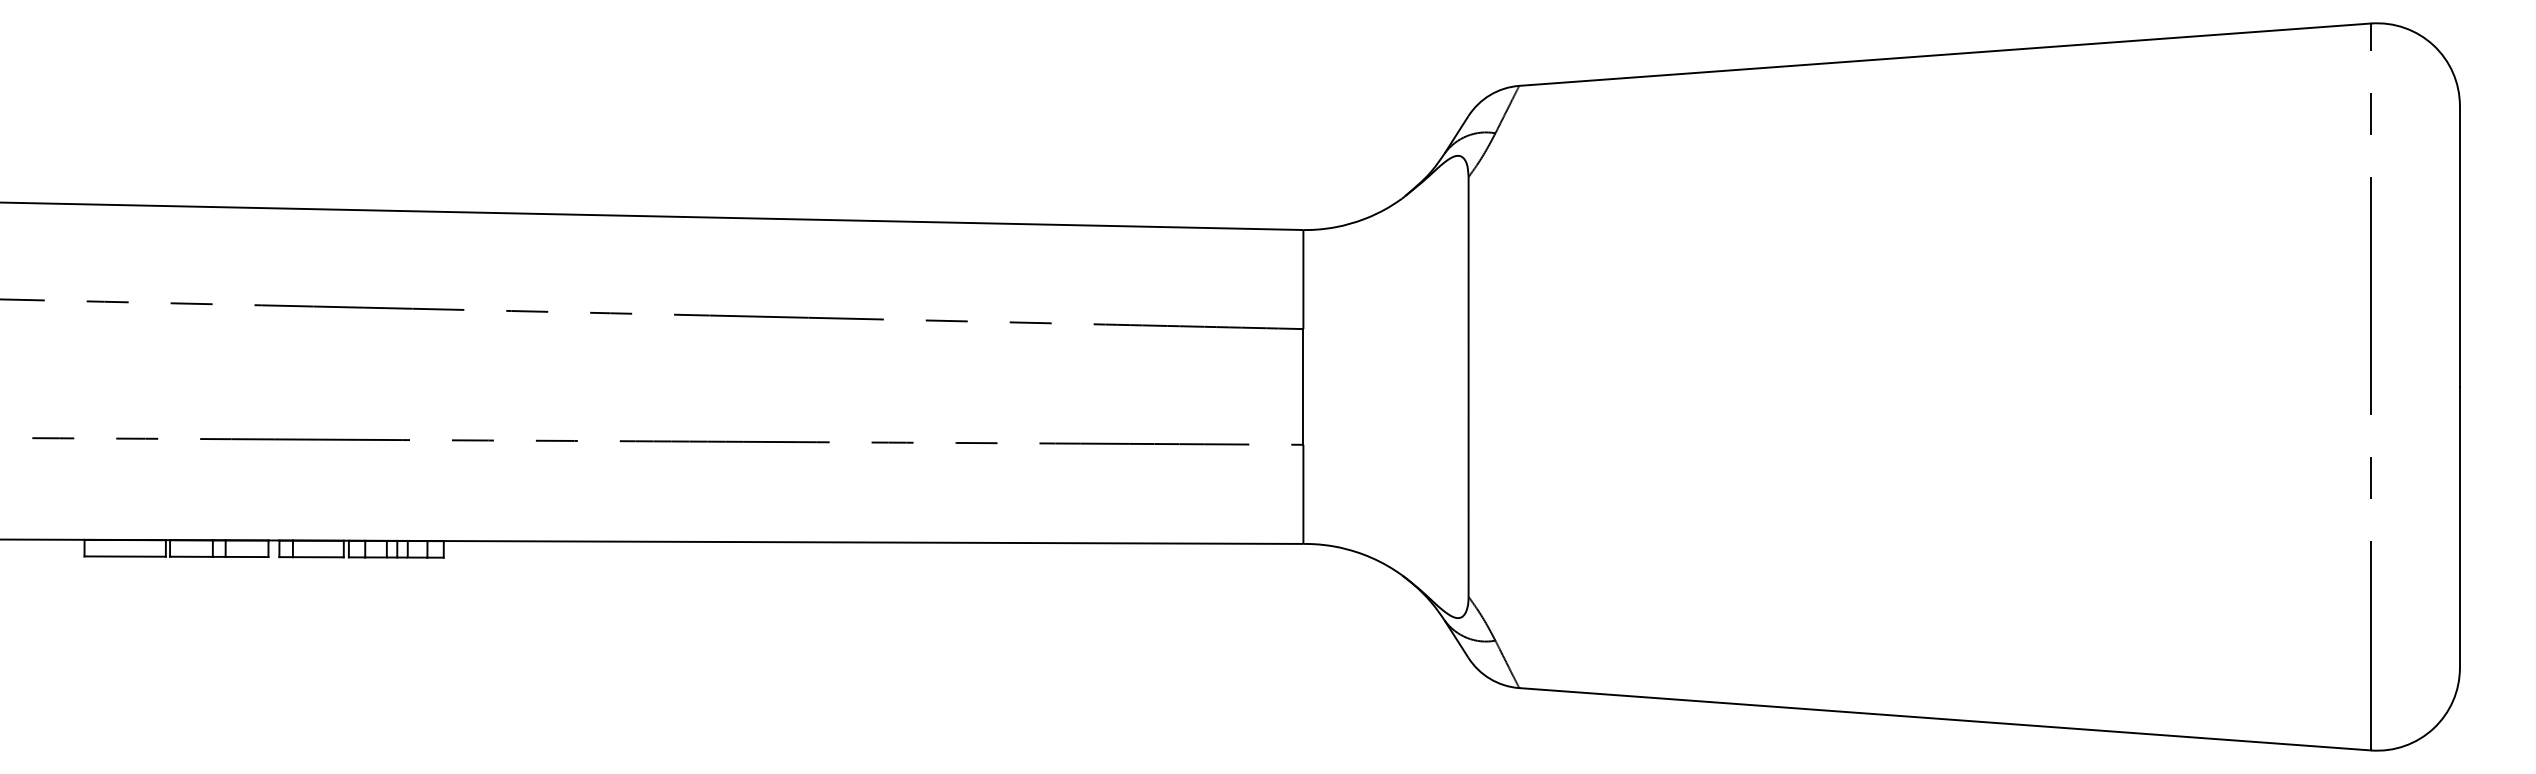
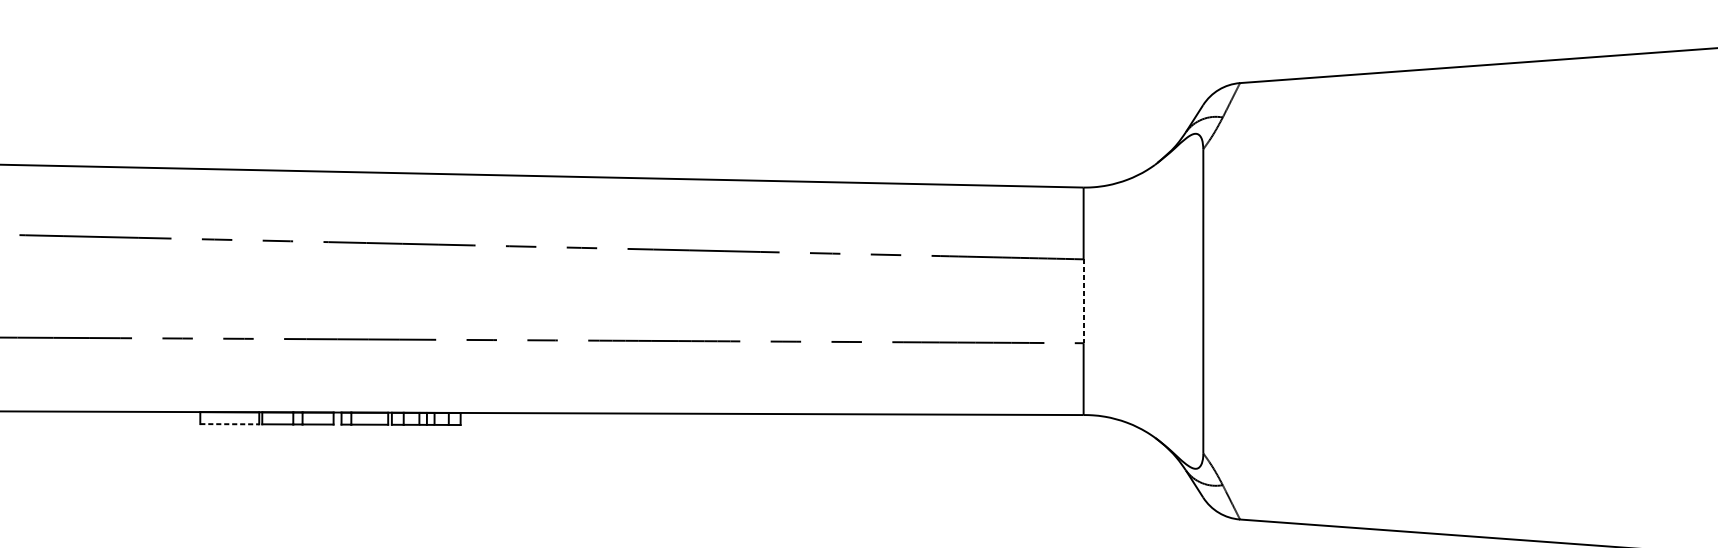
line: (1303, 386) -> (1083, 300), solid -> dashed
line: (125, 556) -> (229, 424), solid -> dashed

